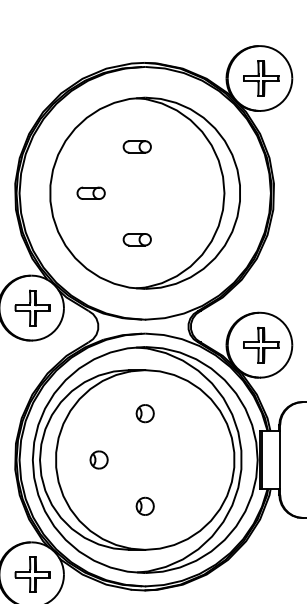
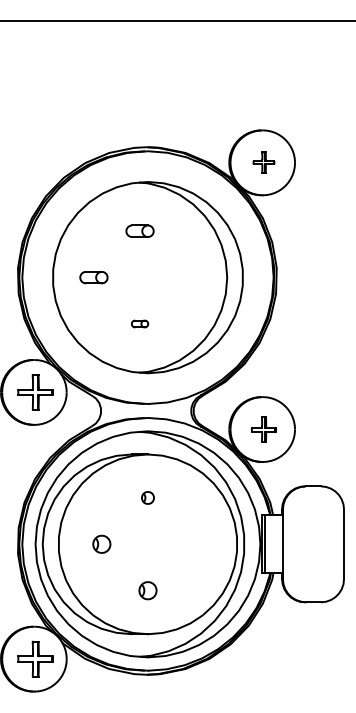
part: (260, 78) -> (263, 162), size x0.6
part: (136, 239) -> (139, 323), size x0.6
part: (260, 345) -> (263, 429), size x0.7
part: (144, 413) -> (147, 497), size x0.7

